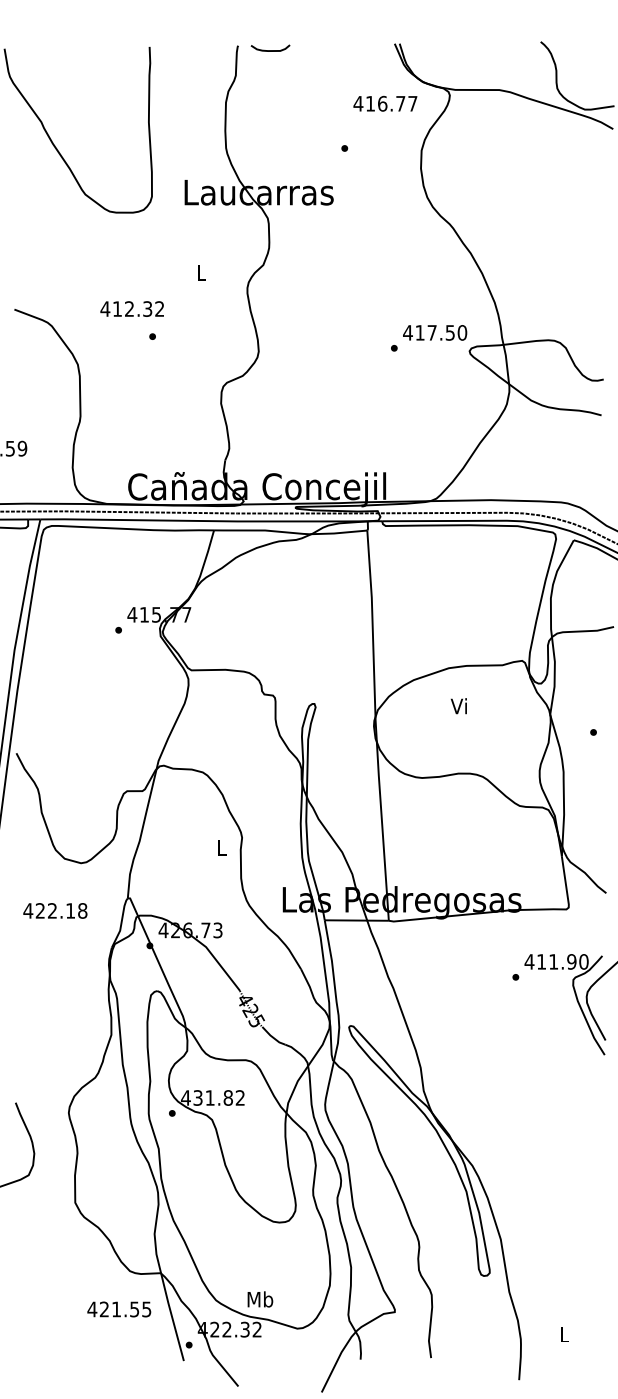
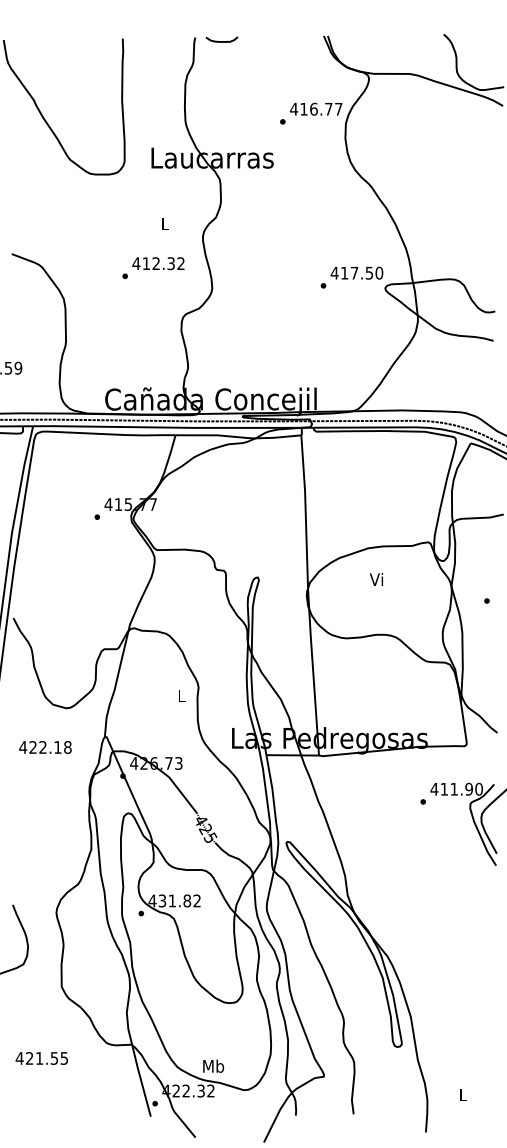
text: (385, 102) -> (316, 108), moved
text: (132, 308) -> (158, 263), moved
text: (118, 1309) -> (41, 1058), moved

